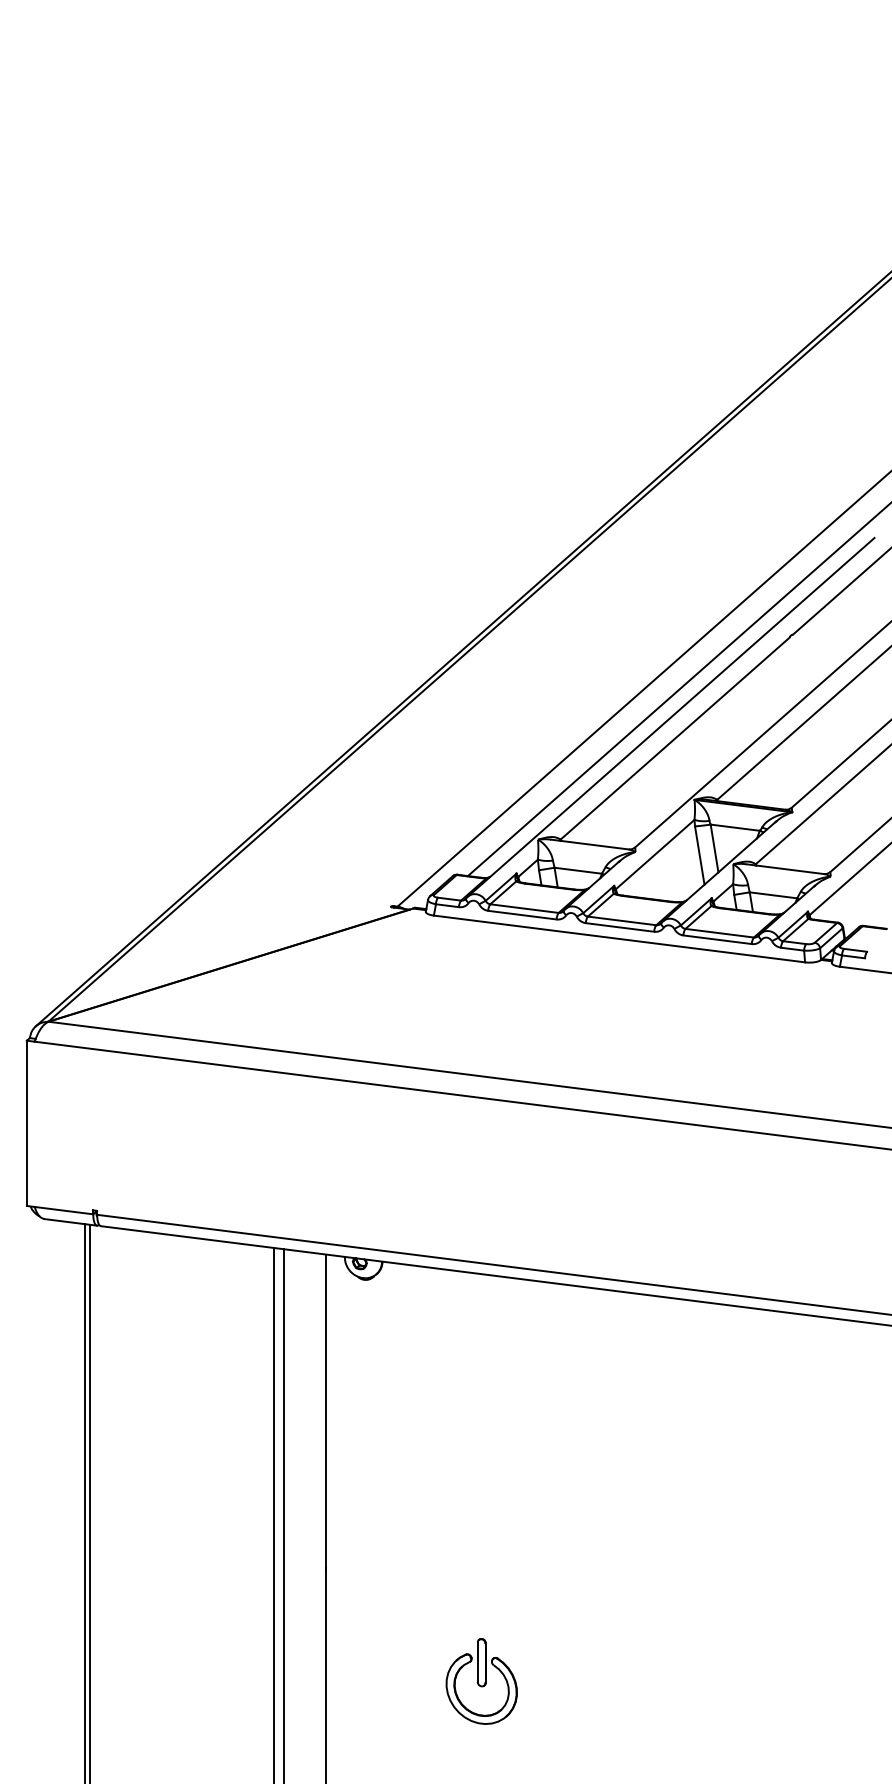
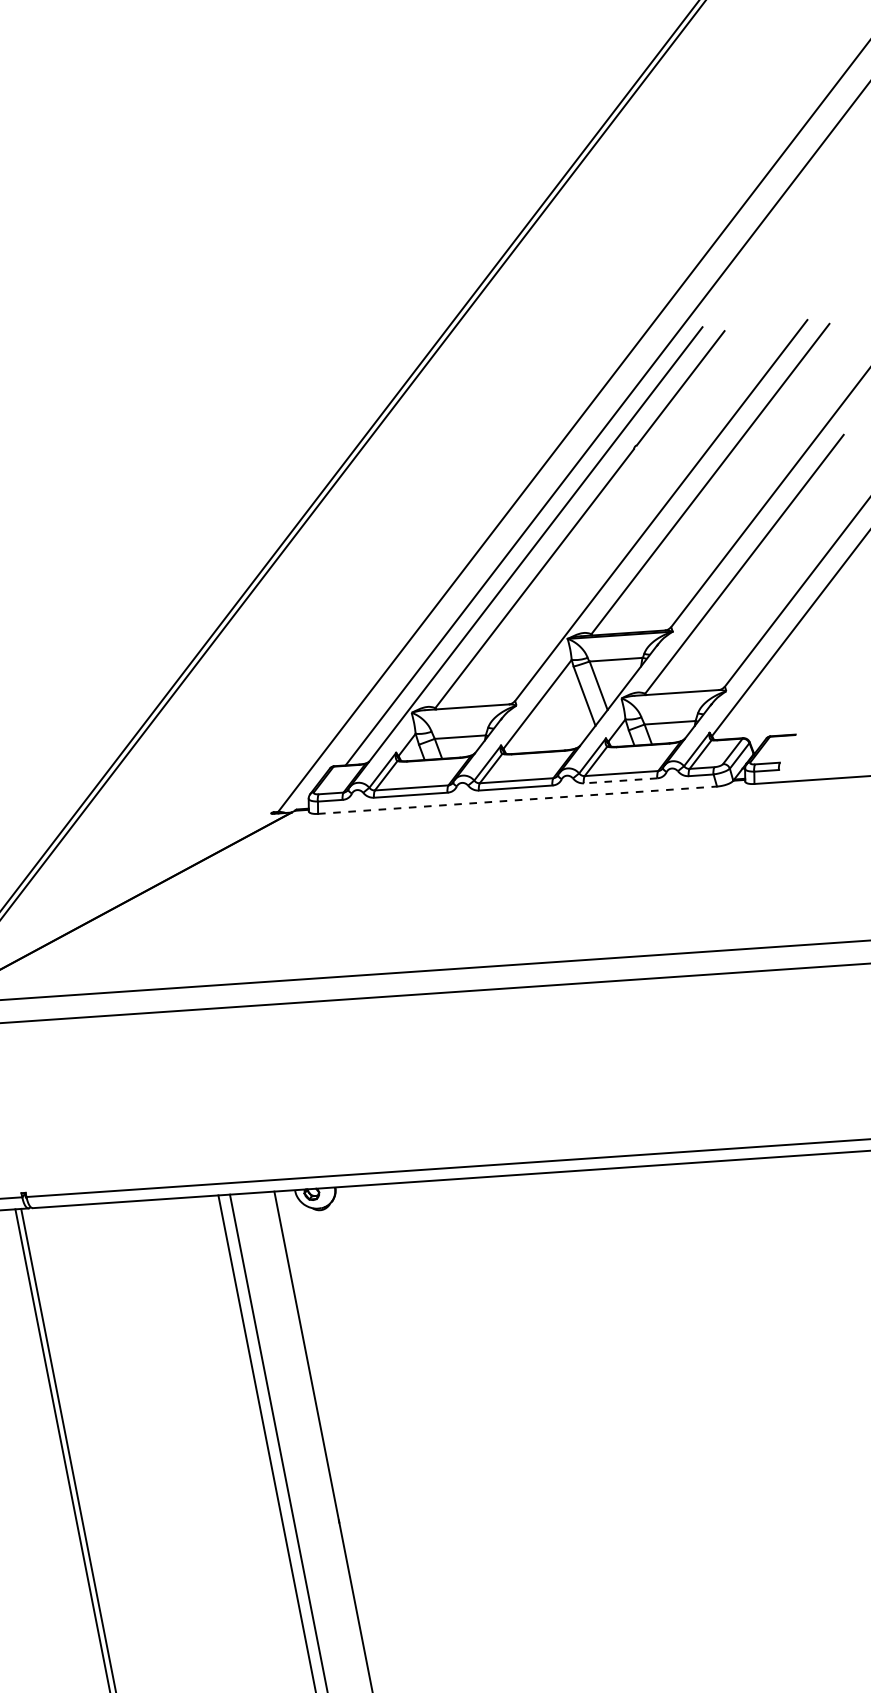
line: (619, 939) -> (517, 800), solid -> dashed
line: (717, 939) -> (620, 780), solid -> dashed
part: (481, 1681) -> (525, 1607), removed

